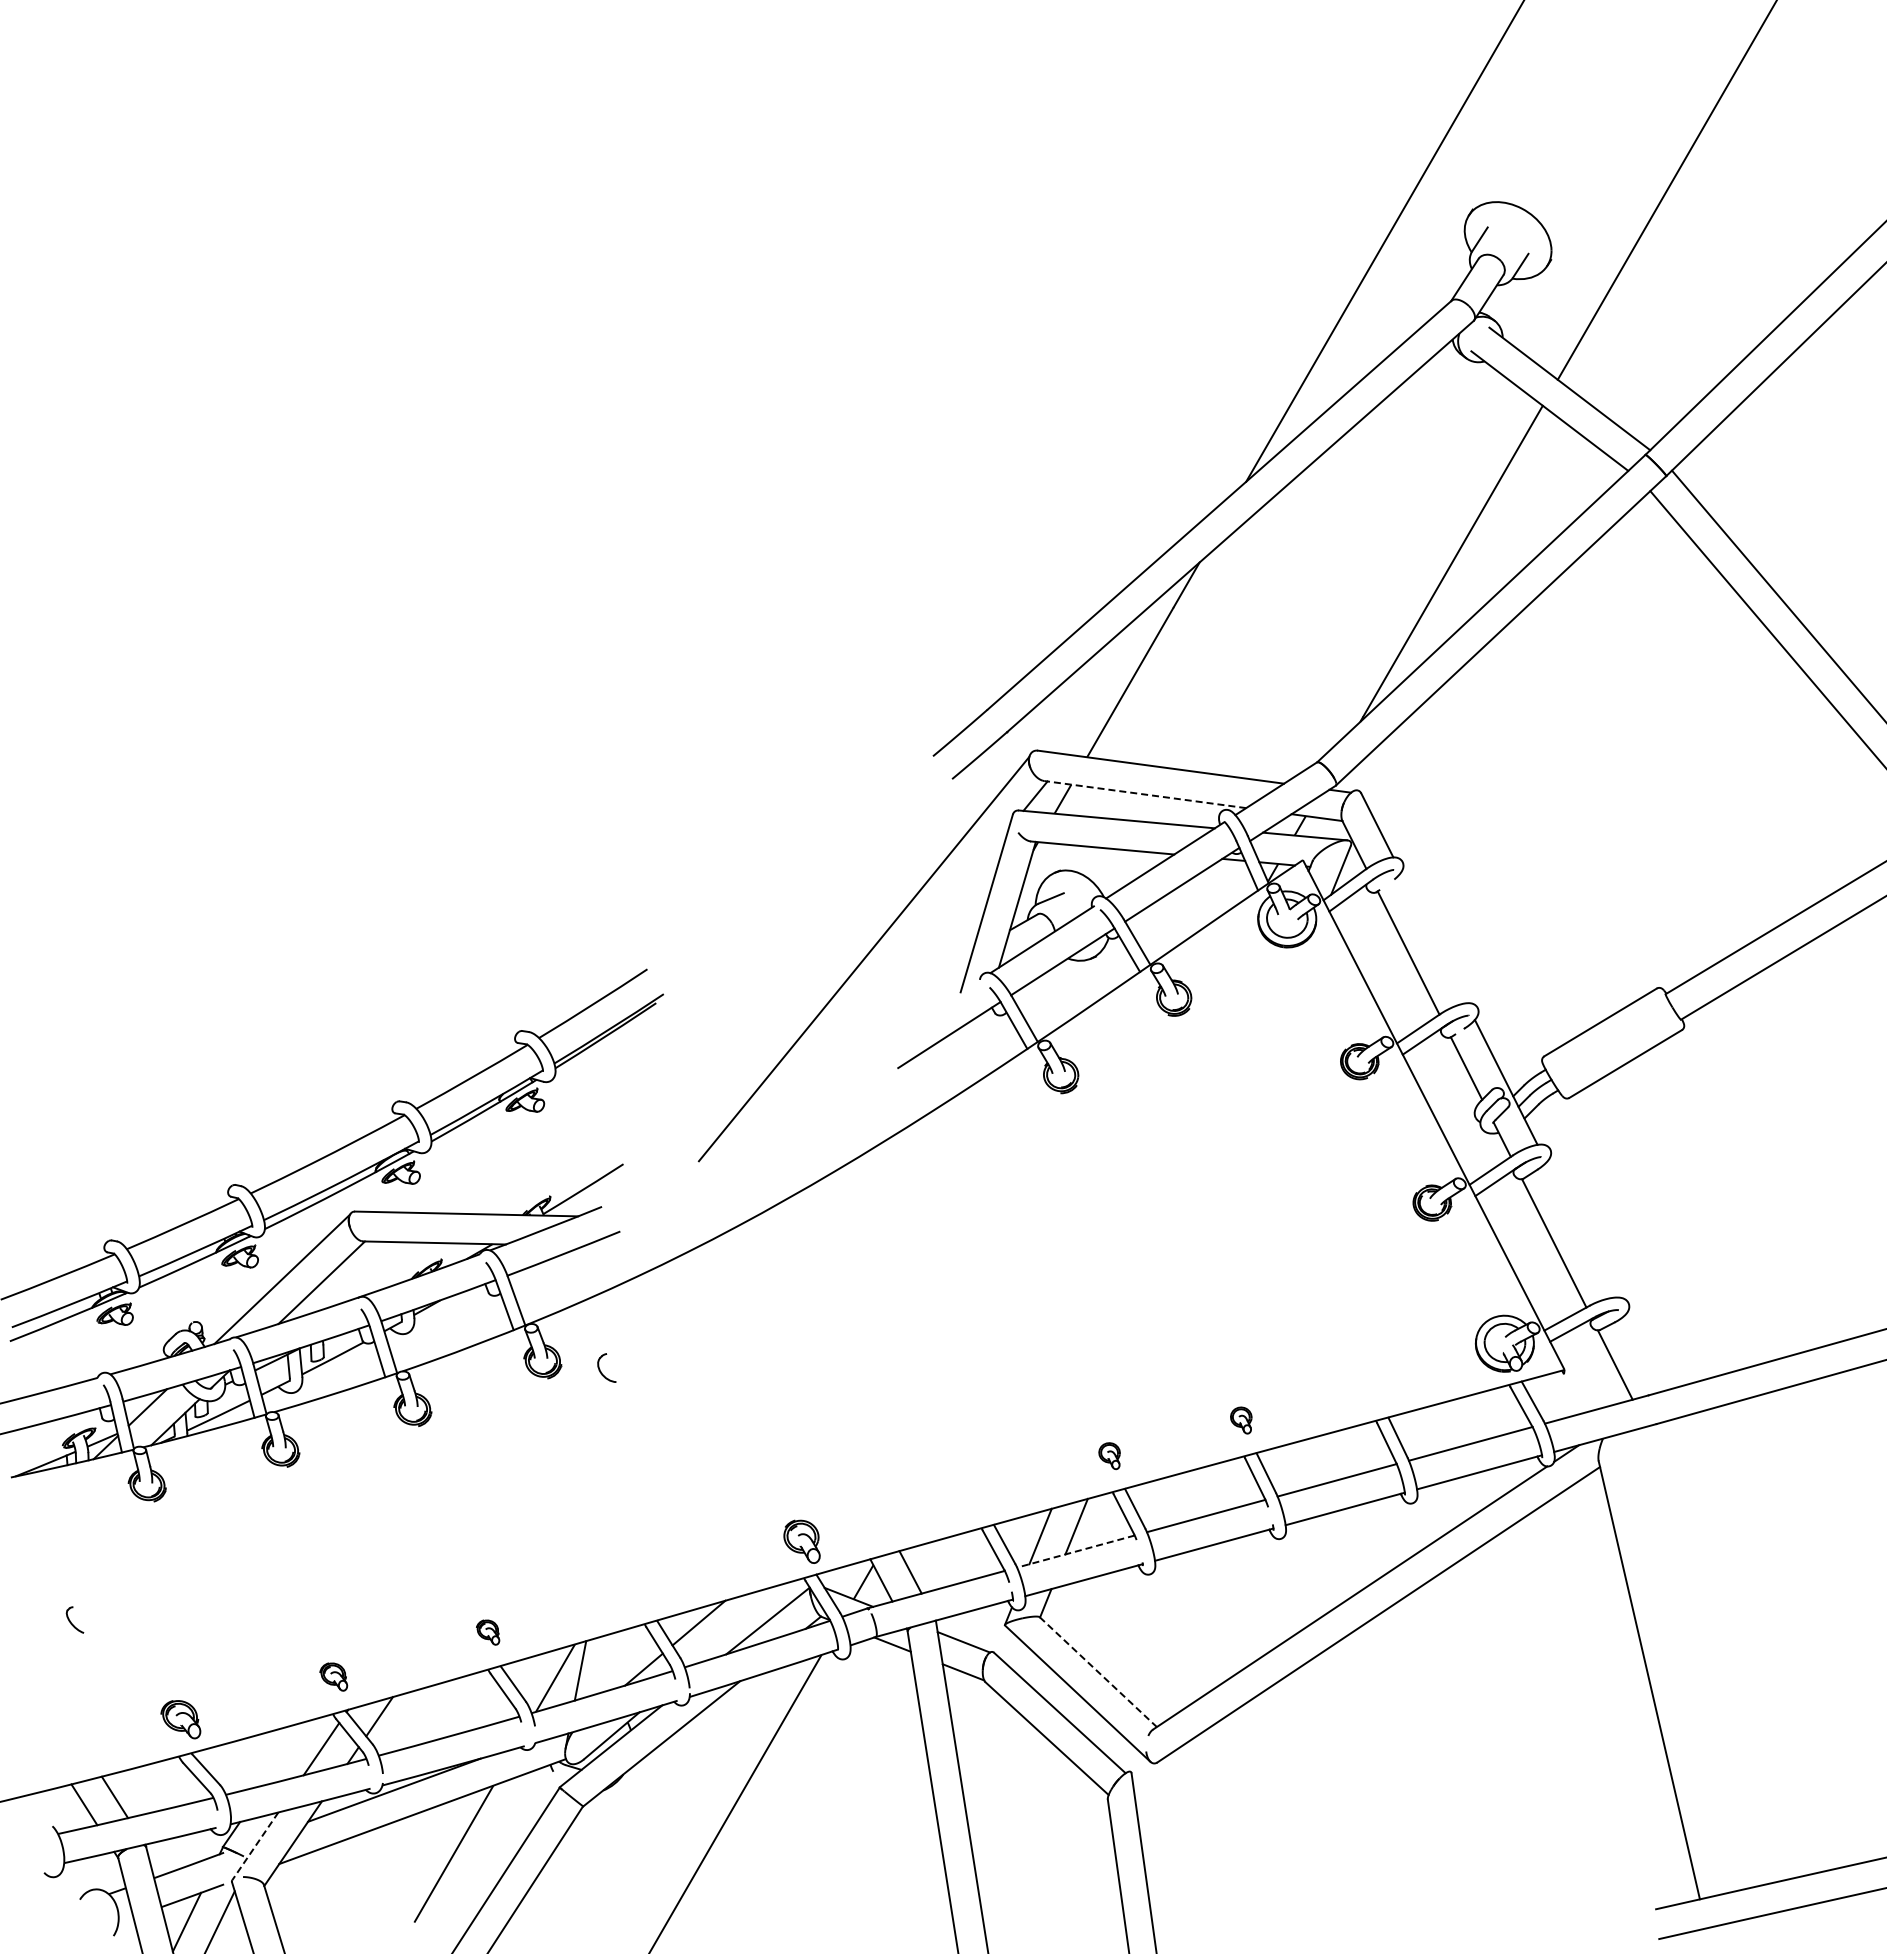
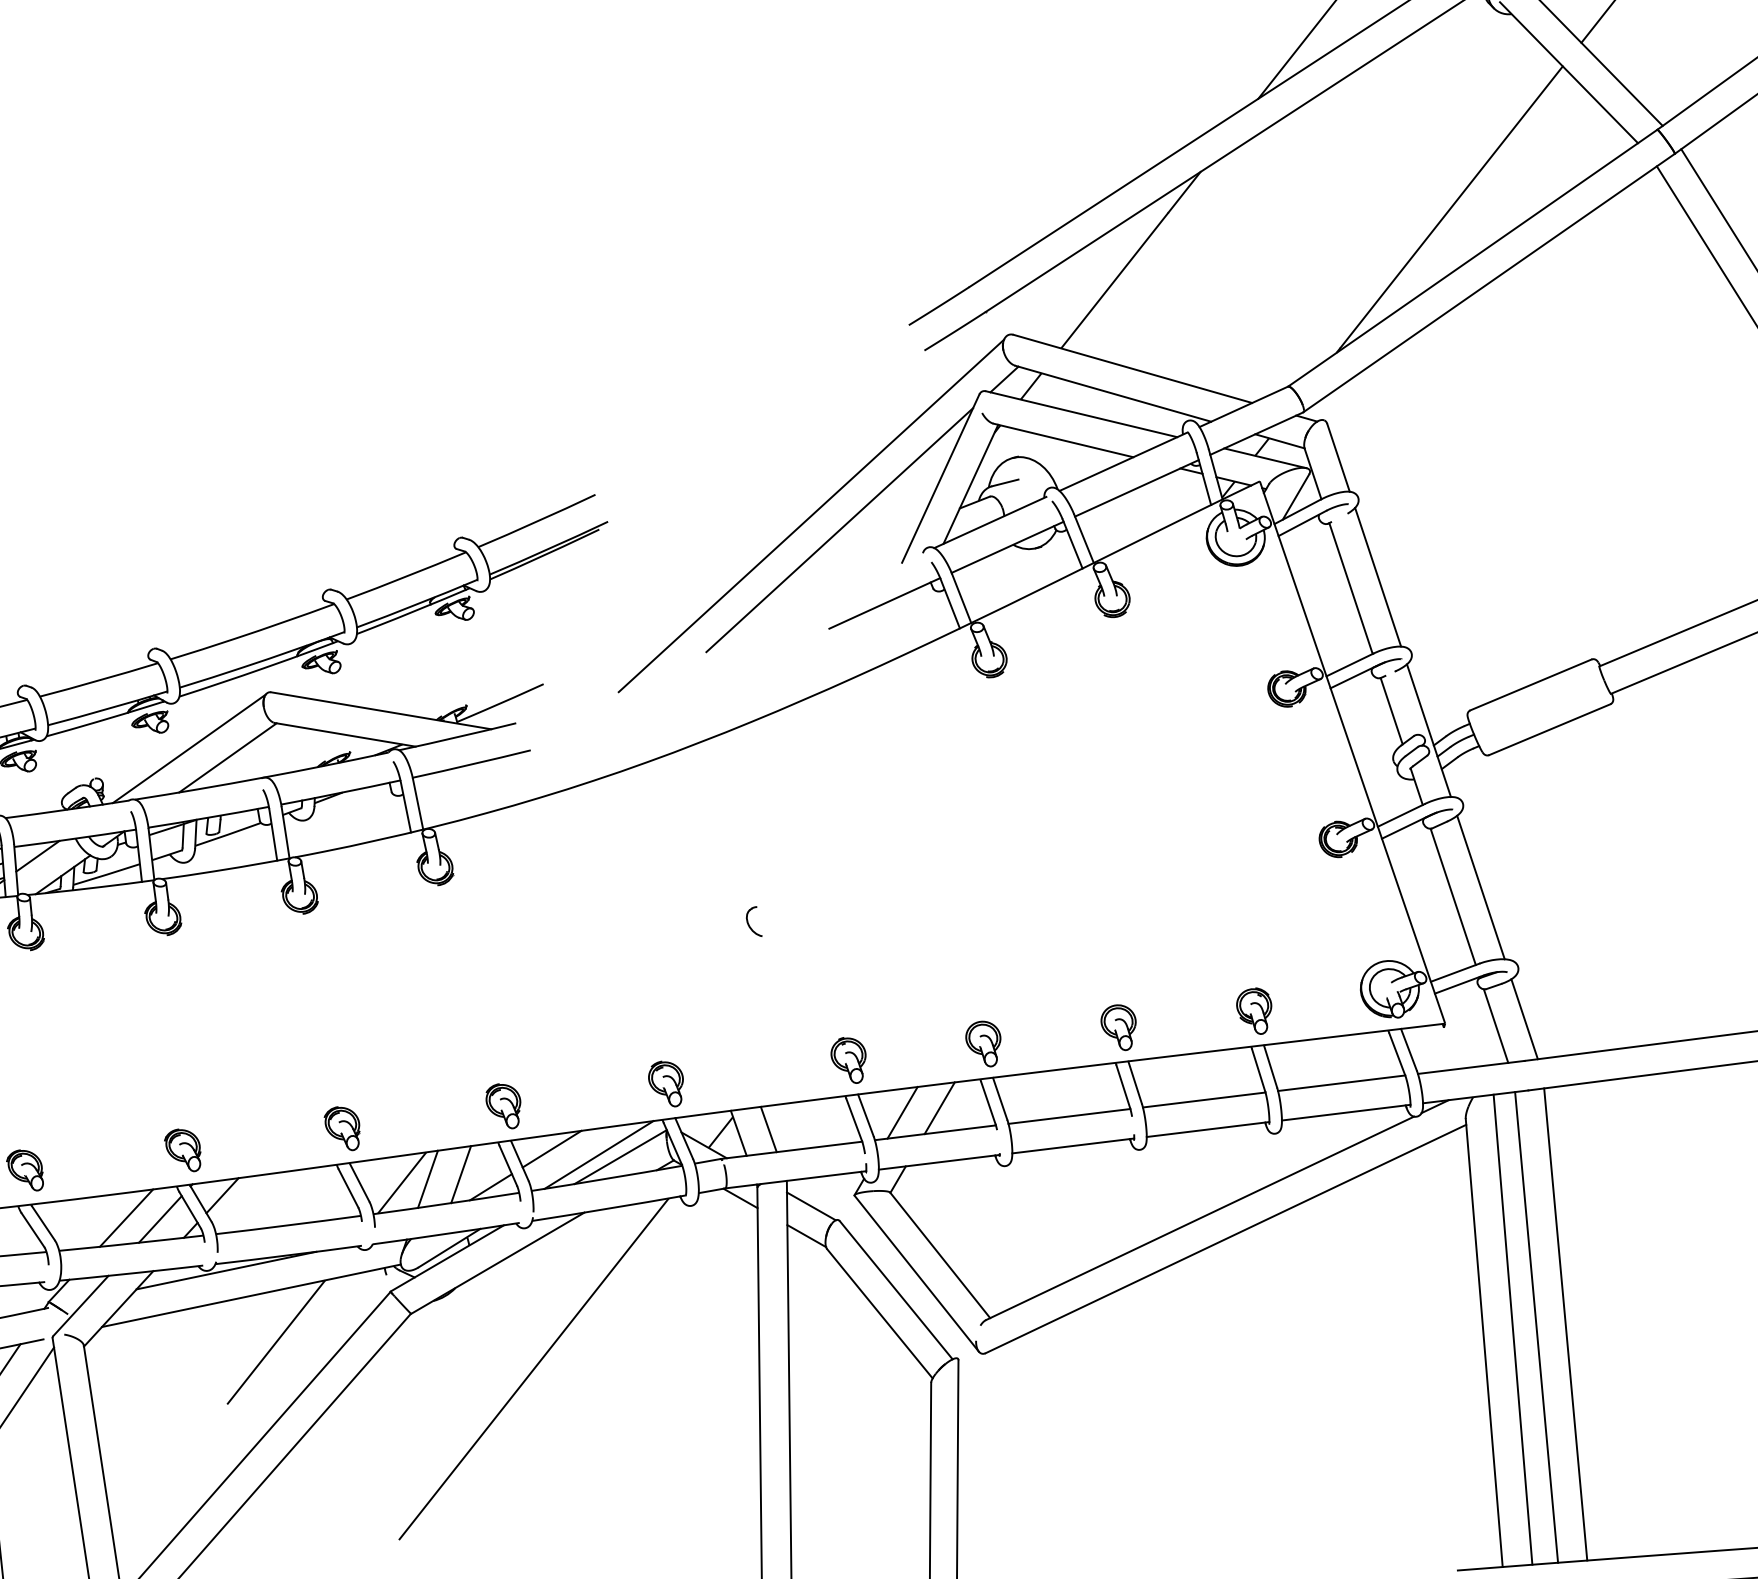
line: (1145, 794) -> (1113, 393), dashed -> solid
line: (1433, 937) -> (1377, 576), added
line: (893, 969) -> (838, 530), added
line: (1580, 1229) -> (1481, 886), added
line: (1642, 1353) -> (1524, 1018), added
part: (600, 1369) -> (748, 921), moved
part: (1372, 1384) -> (1253, 1010), added
part: (1241, 1420) -> (1118, 1027), size x1.67
part: (1109, 1455) -> (982, 1042), size x1.67
part: (978, 1491) -> (847, 1059), added
line: (1075, 1551) -> (935, 1132), dashed -> solid
part: (643, 1587) -> (502, 1105), added
line: (746, 1621) -> (599, 1154), added
part: (487, 1632) -> (341, 1127), size x1.67
line: (1726, 1649) -> (1565, 1323), added
line: (1698, 1657) -> (1536, 1327), added
line: (612, 1661) -> (460, 1174), added
line: (1675, 1662) -> (1512, 1329), added
line: (1098, 1672) -> (940, 1255), dashed -> solid
part: (333, 1676) -> (182, 1149), size x1.43
line: (287, 1752) -> (126, 1217), added
line: (255, 1846) -> (81, 1306), dashed -> solid

